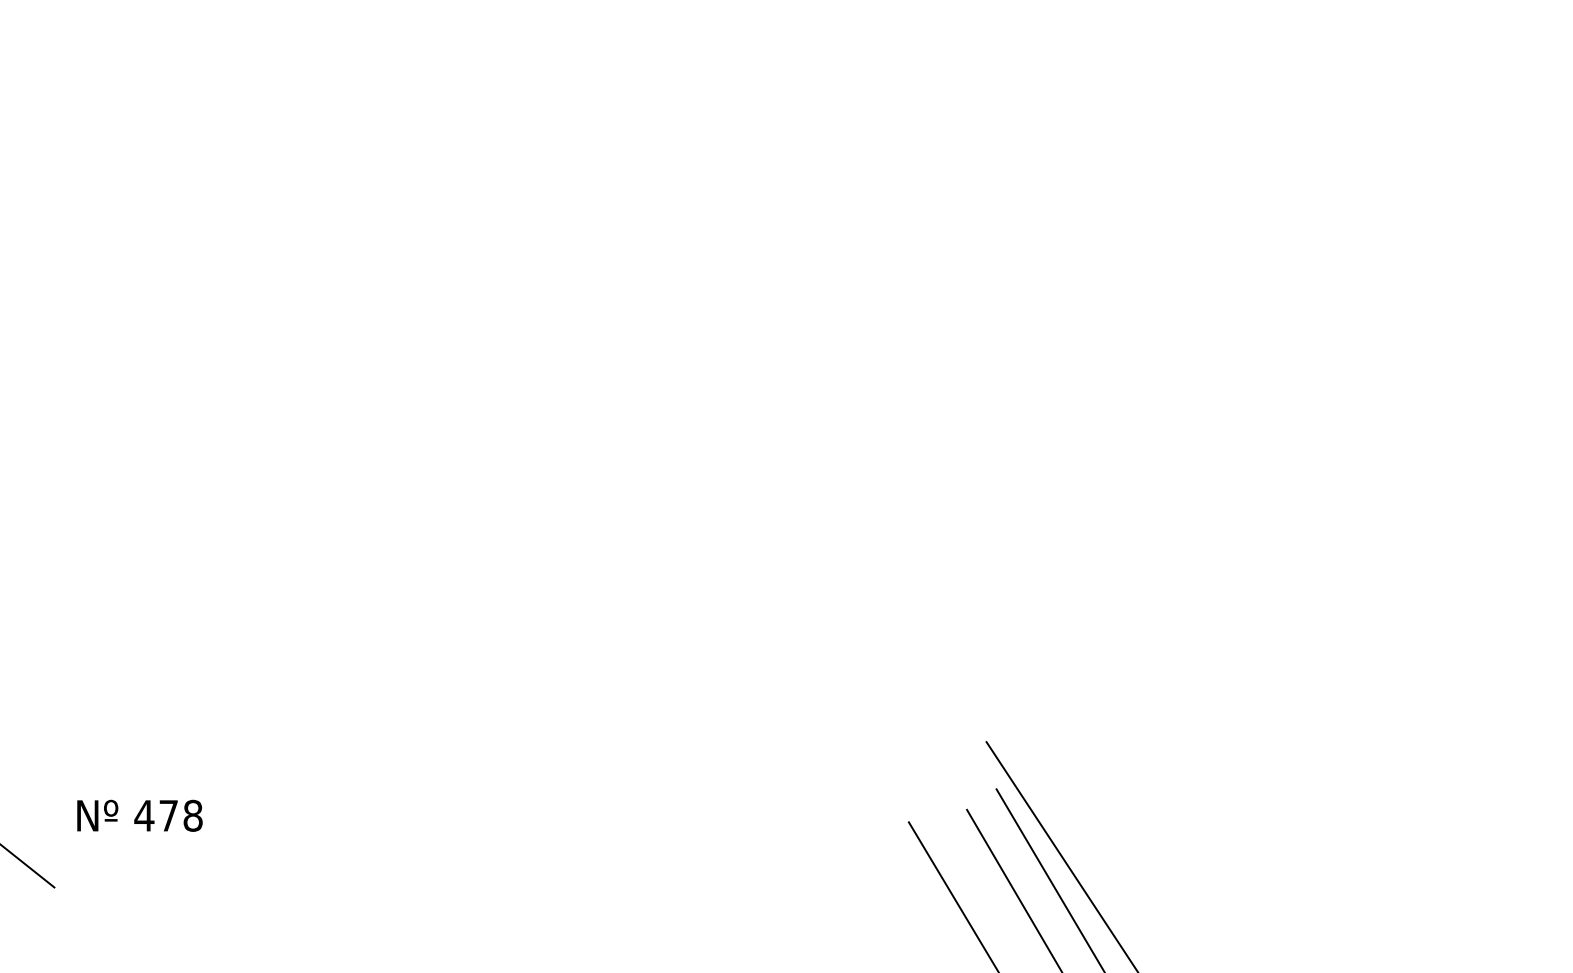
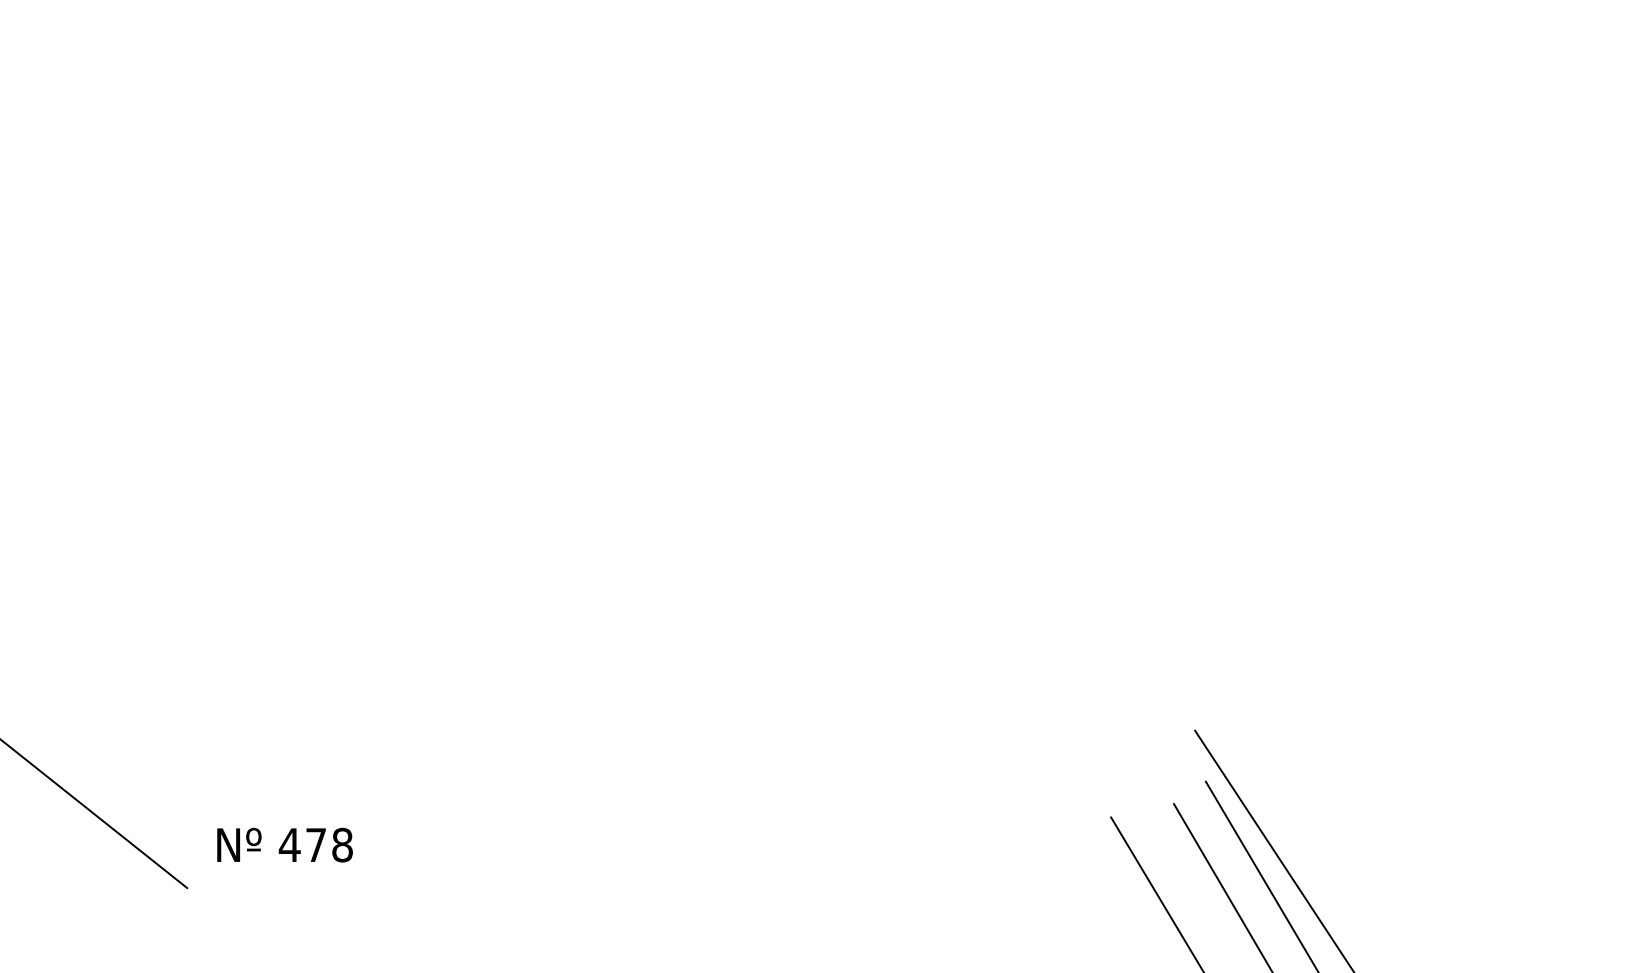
text: (139, 815) -> (284, 844), moved

